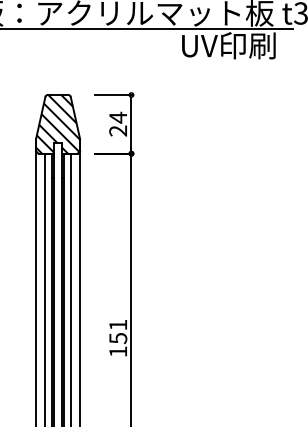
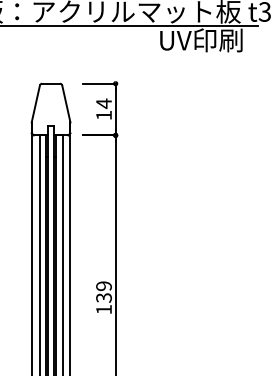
hatch: (58, 124) -> (51, 109), removed
text: (117, 130) -> (103, 114), 24 -> 14
text: (118, 331) -> (104, 291), 151 -> 139

